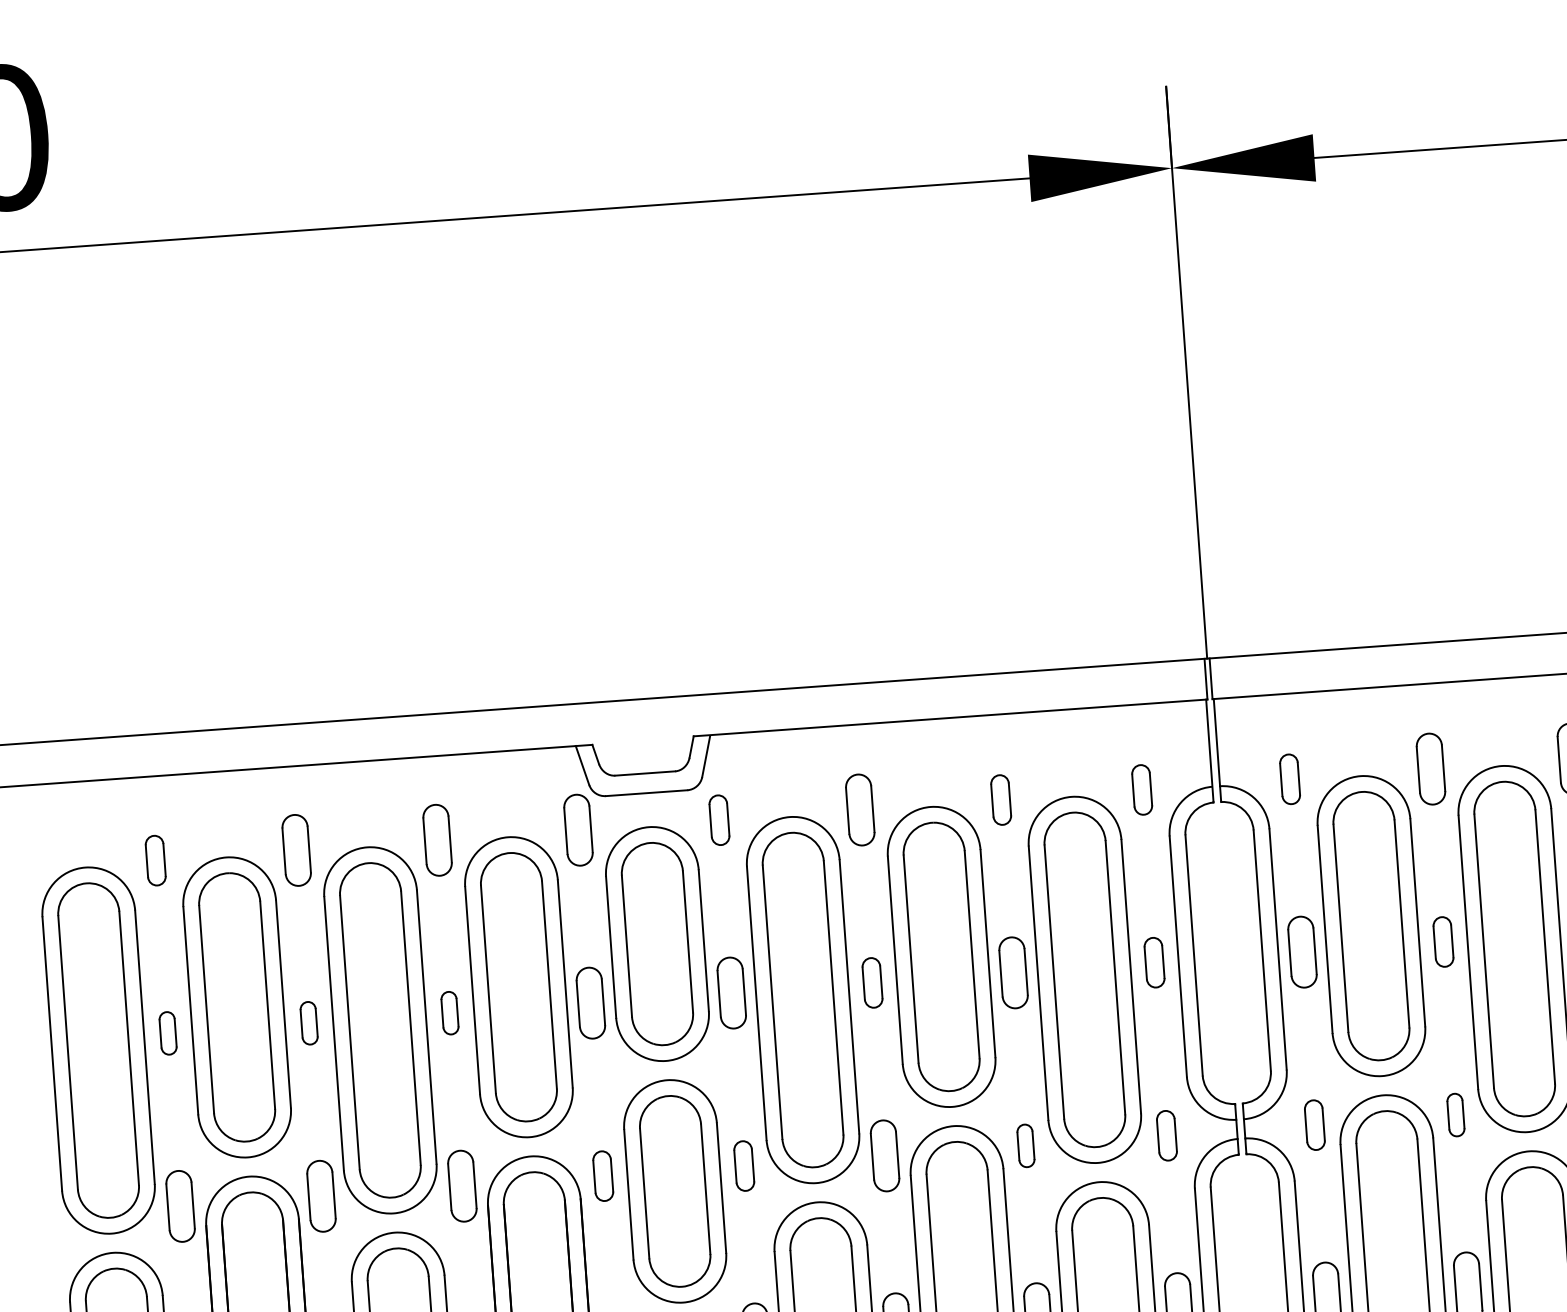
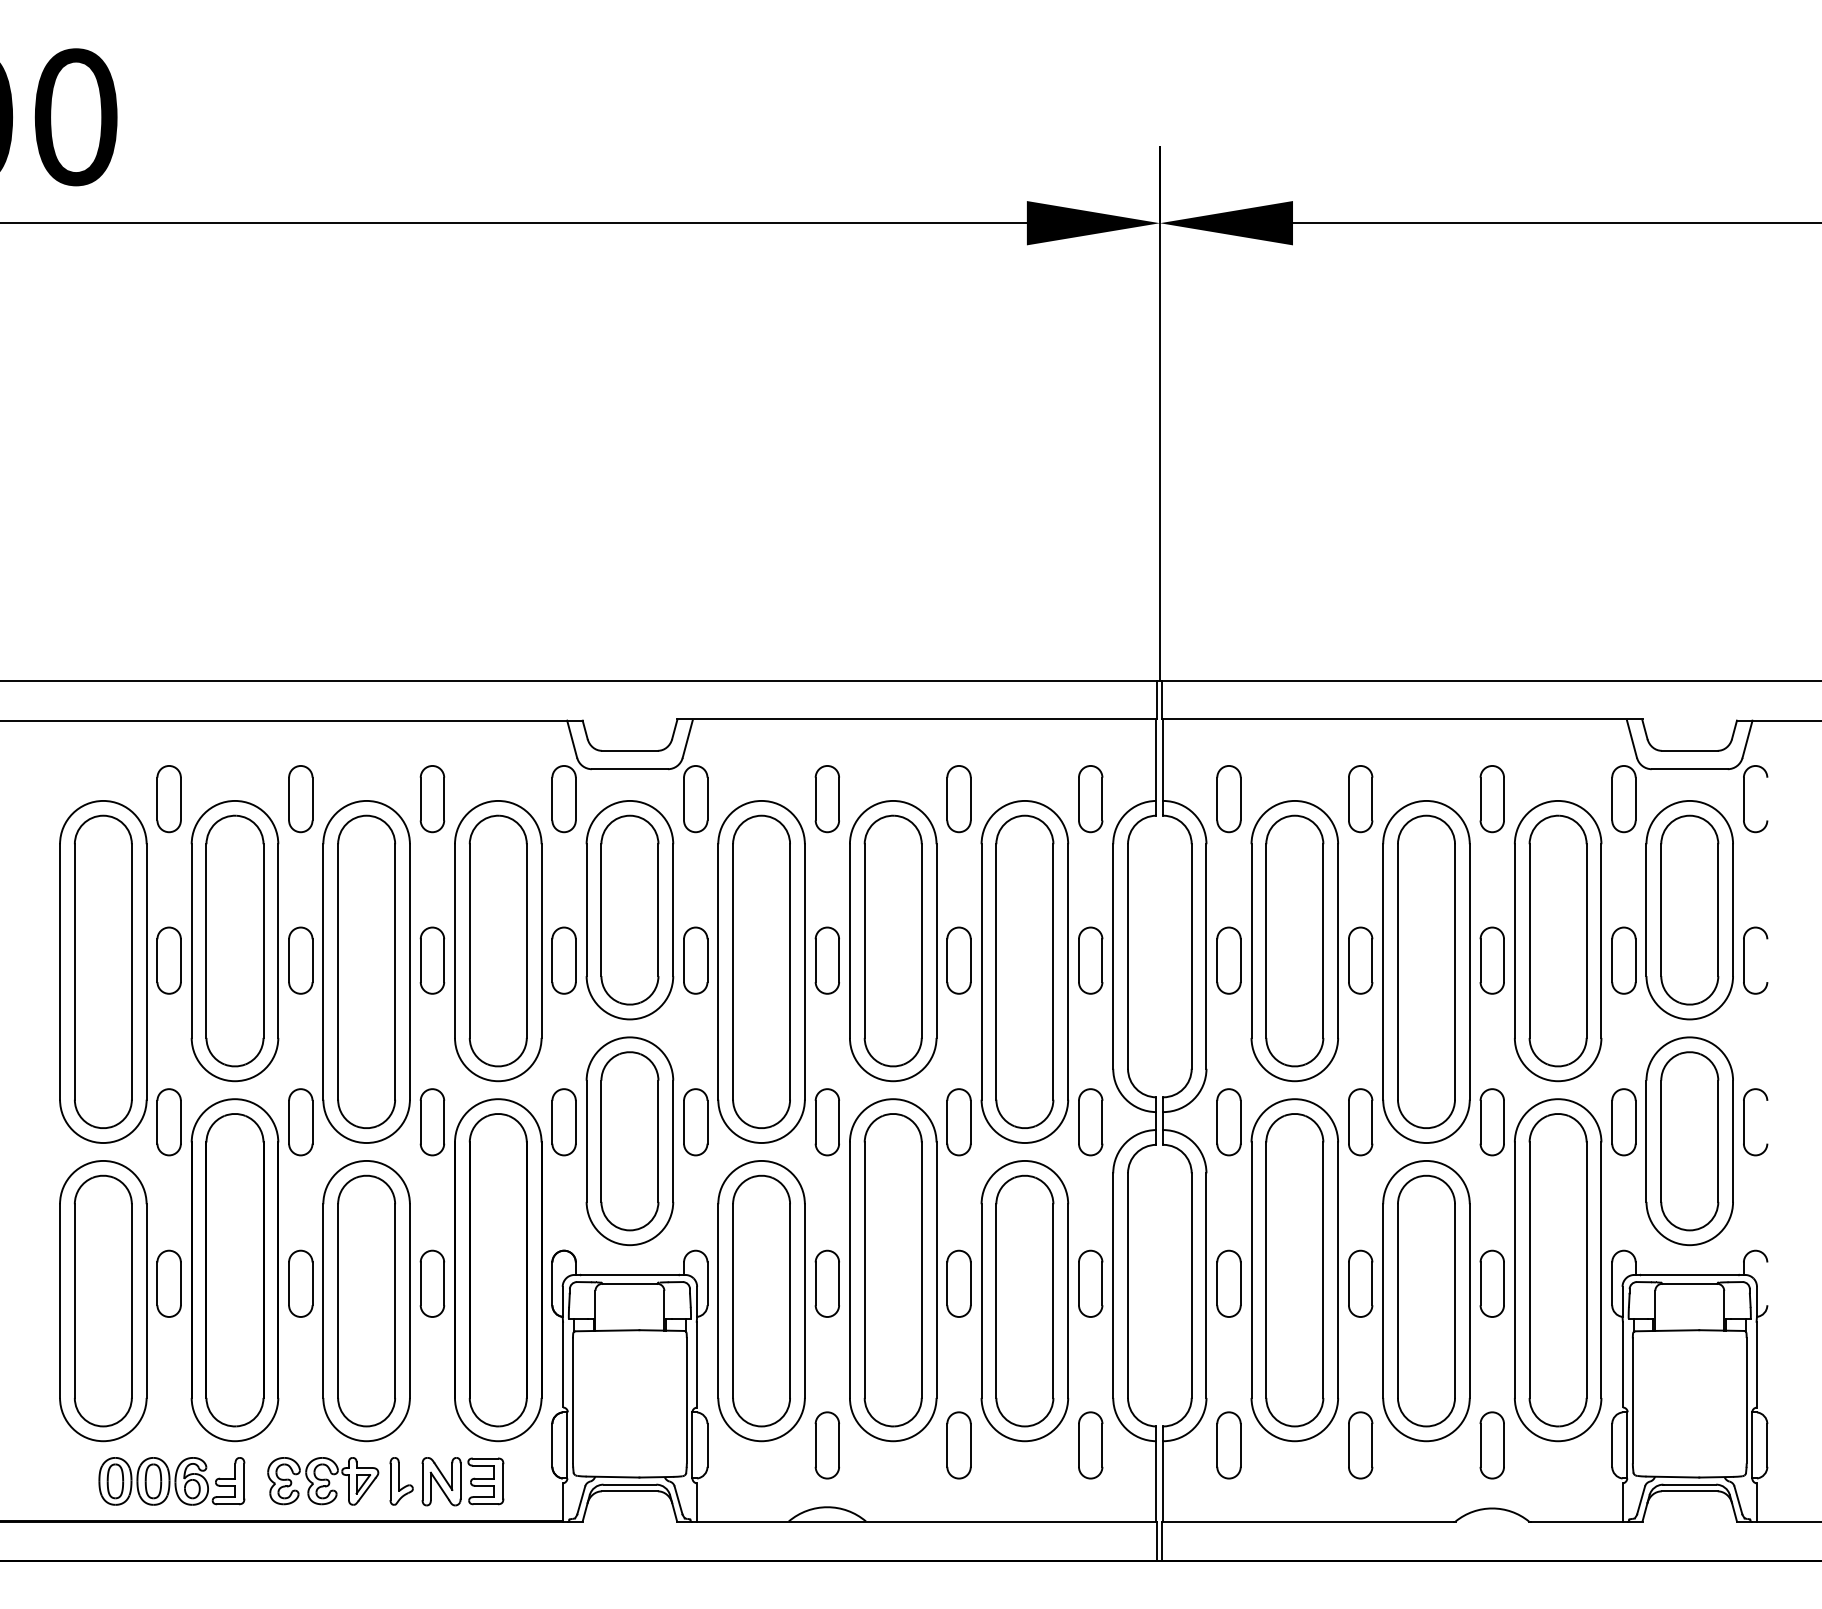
part: (1289, 779) -> (1228, 799), size x1.43
part: (1141, 790) -> (1090, 799), size x1.43
part: (1000, 800) -> (958, 799), size x1.43
part: (719, 820) -> (695, 799), size x1.43
part: (155, 861) -> (168, 799), size x1.43
part: (1443, 941) -> (1360, 960), size x1.43
part: (1154, 962) -> (1090, 960), size x1.43
part: (871, 982) -> (826, 960), size x1.43
part: (450, 1013) -> (432, 960), size x1.67
part: (308, 1023) -> (300, 960), size x1.67
part: (167, 1033) -> (168, 960), size x1.67
part: (1455, 1115) -> (1360, 1122), size x1.67
part: (1314, 1125) -> (1228, 1122), size x1.43
part: (1166, 1135) -> (1090, 1122), size x1.43
part: (1025, 1146) -> (958, 1122), size x1.67
part: (743, 1166) -> (695, 1122), size x1.43
part: (602, 1176) -> (563, 1122), size x1.43

